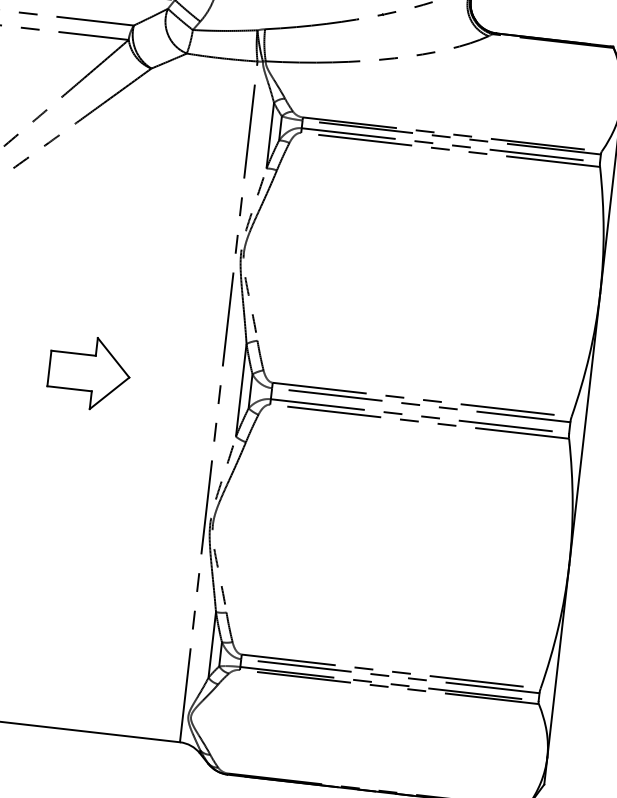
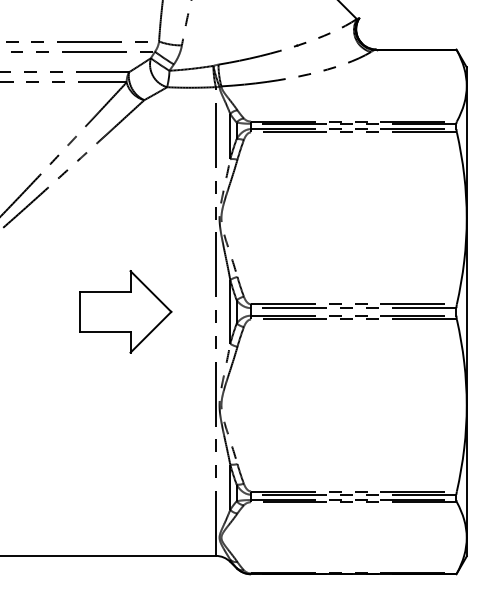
part: (89, 372) -> (125, 311), size x1.67

